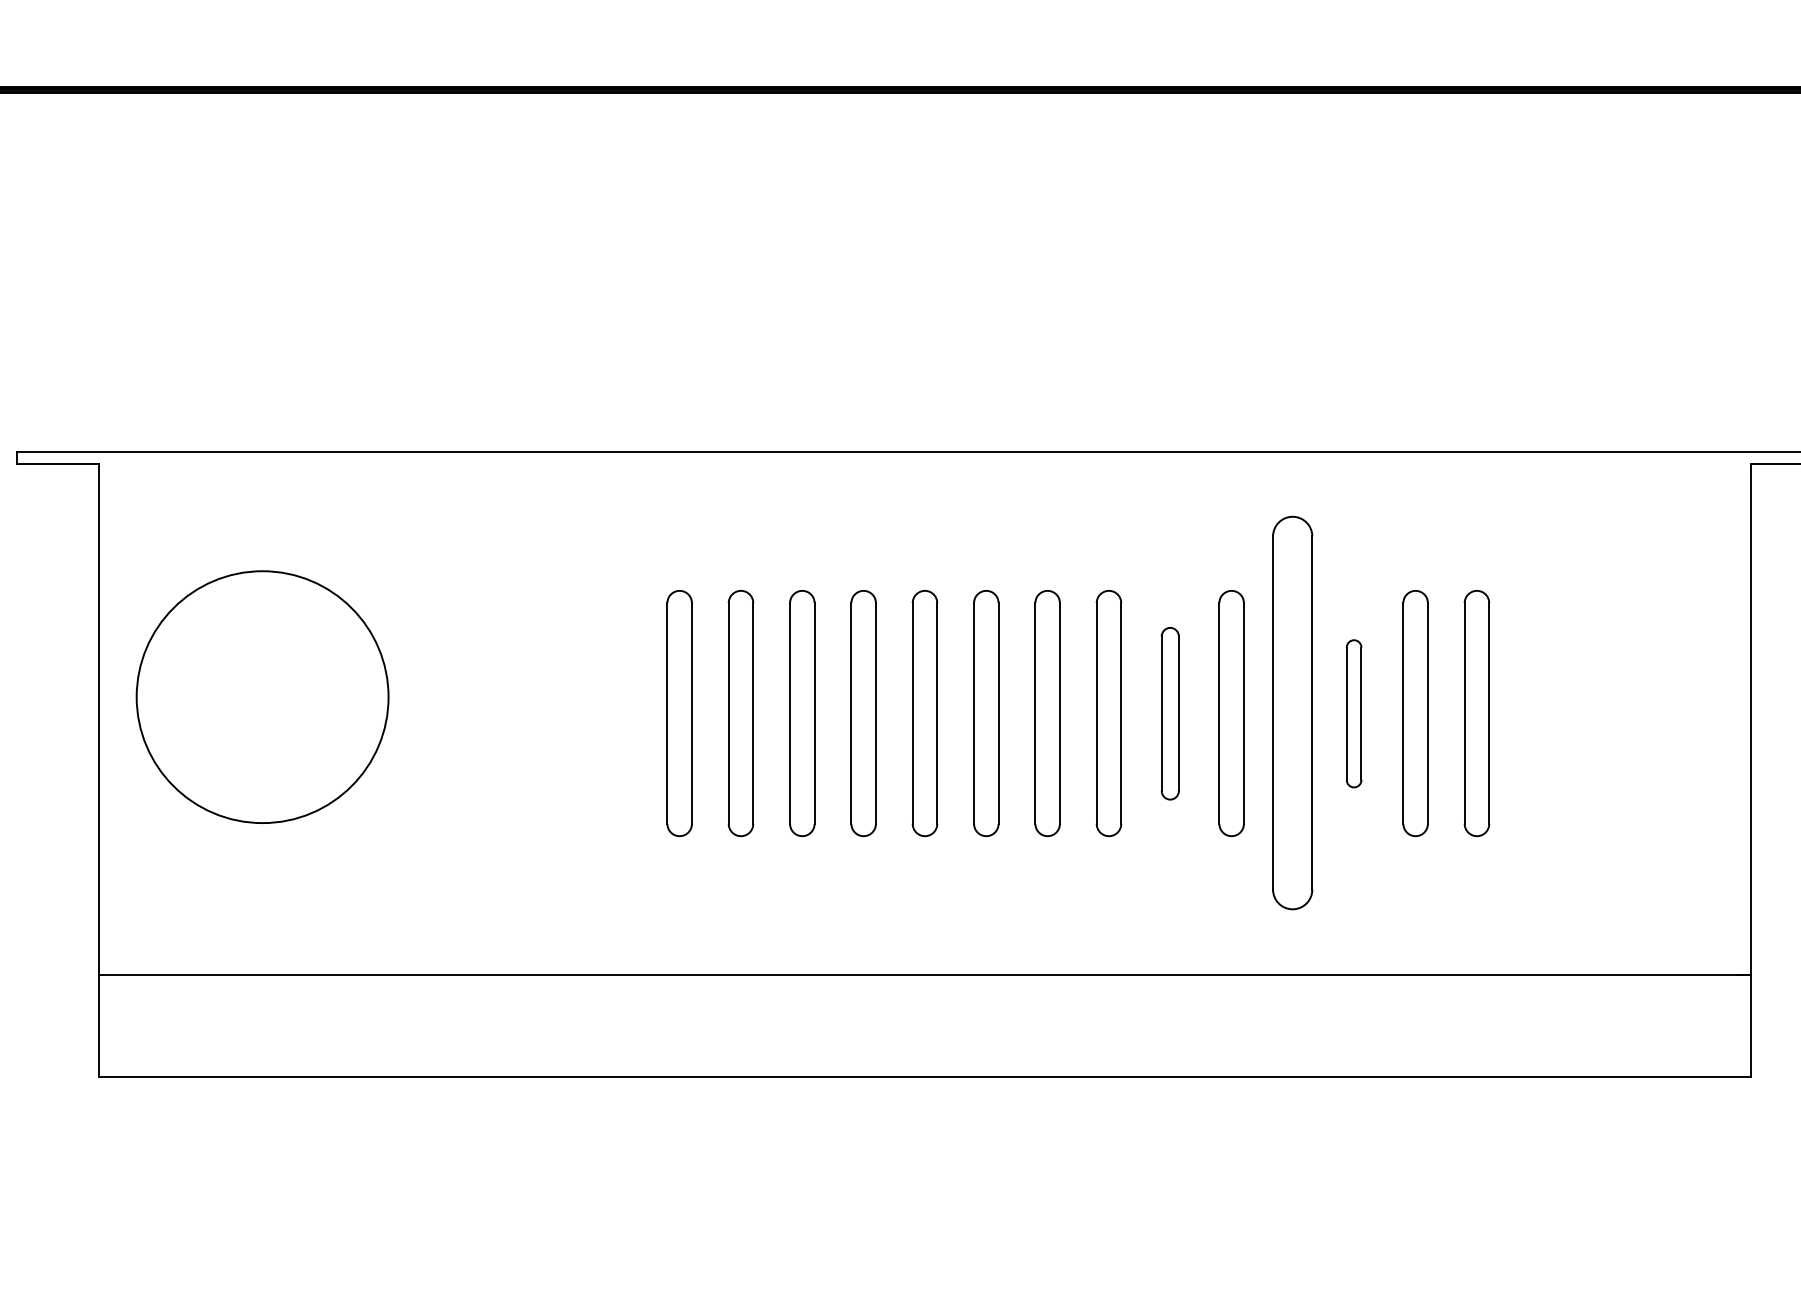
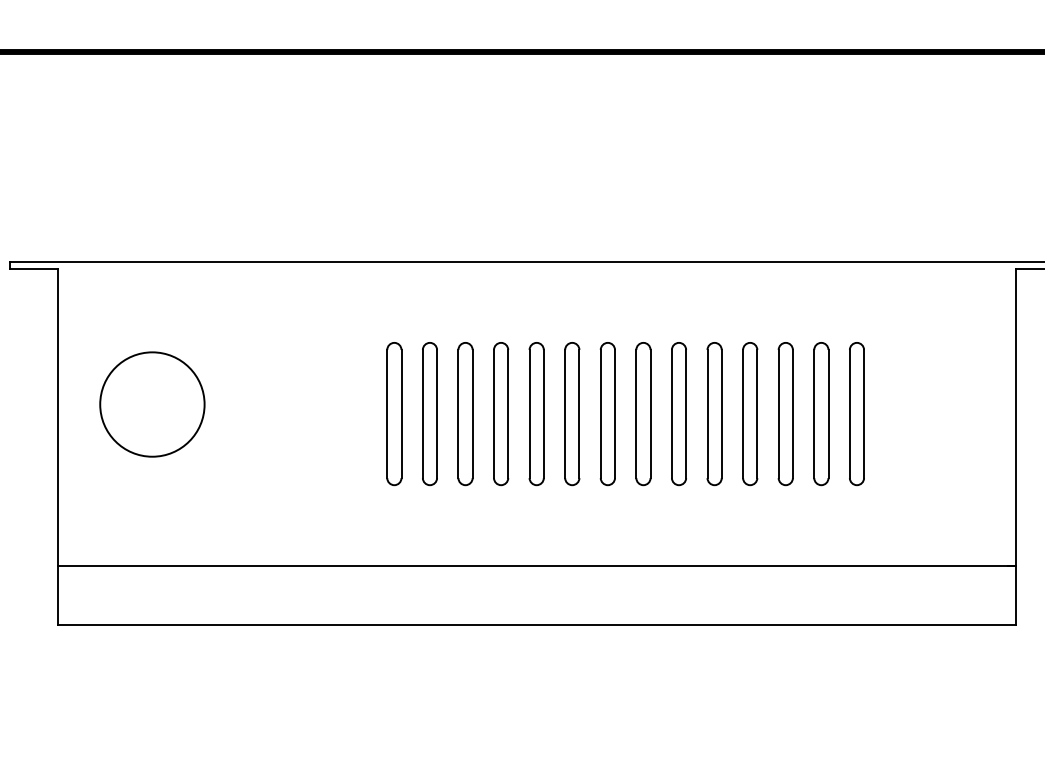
circle: (262, 697) -> (152, 404), size x0.71
part: (1169, 714) -> (678, 414), size x1.43
part: (1293, 714) -> (750, 414), size x0.62
part: (1353, 714) -> (785, 414), size x1.67

